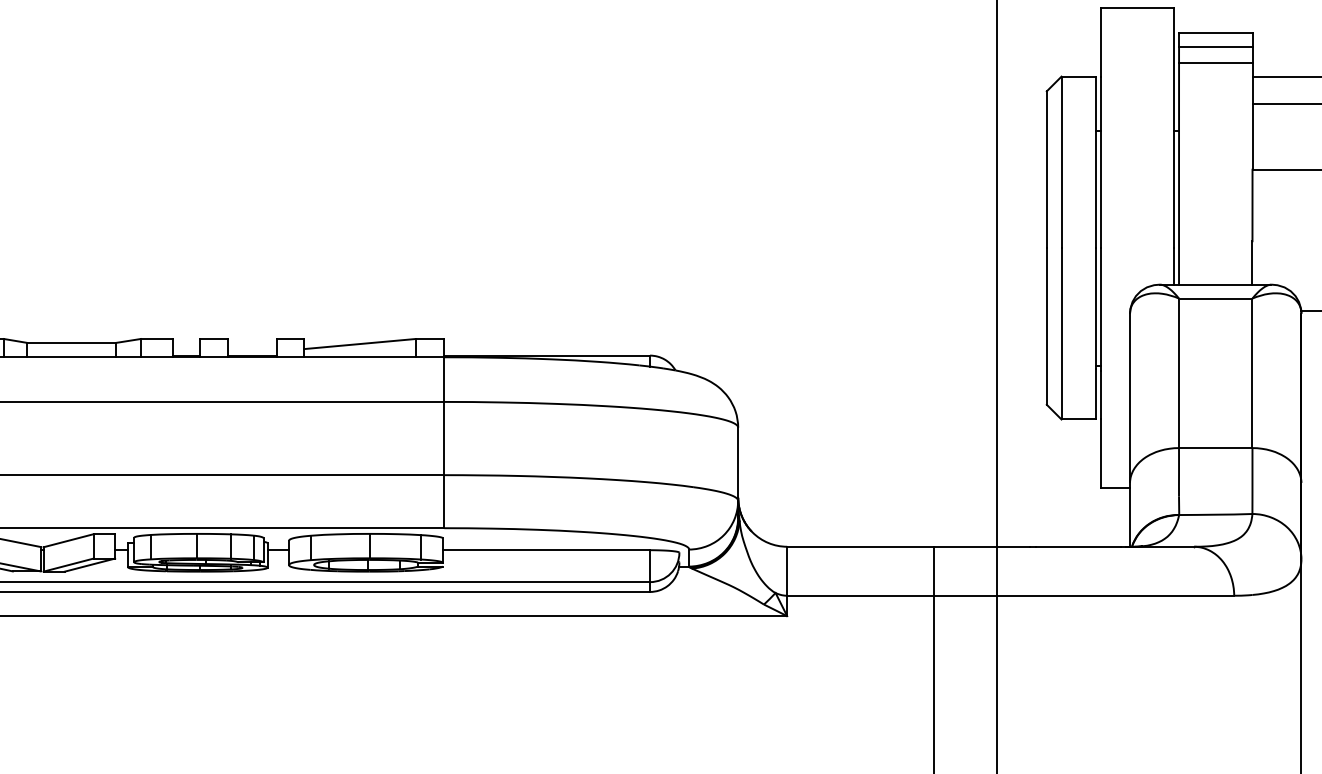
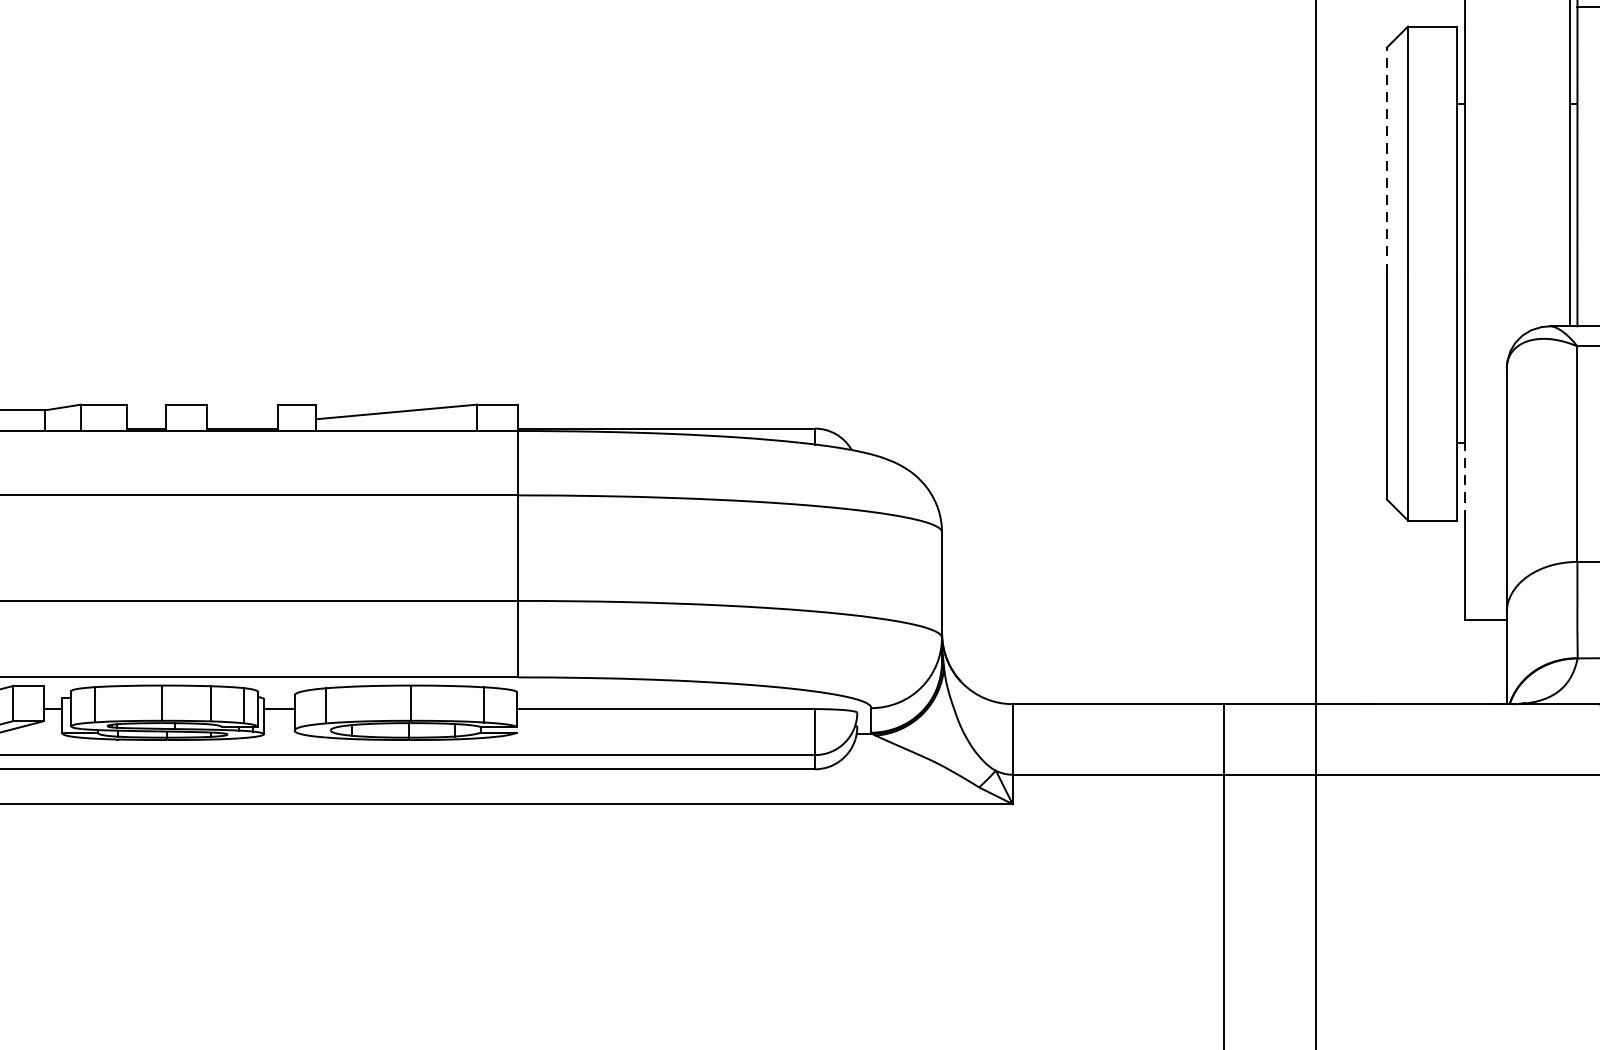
line: (1046, 169) -> (1386, 160), solid -> dashed
line: (1100, 394) -> (1464, 484), solid -> dashed

